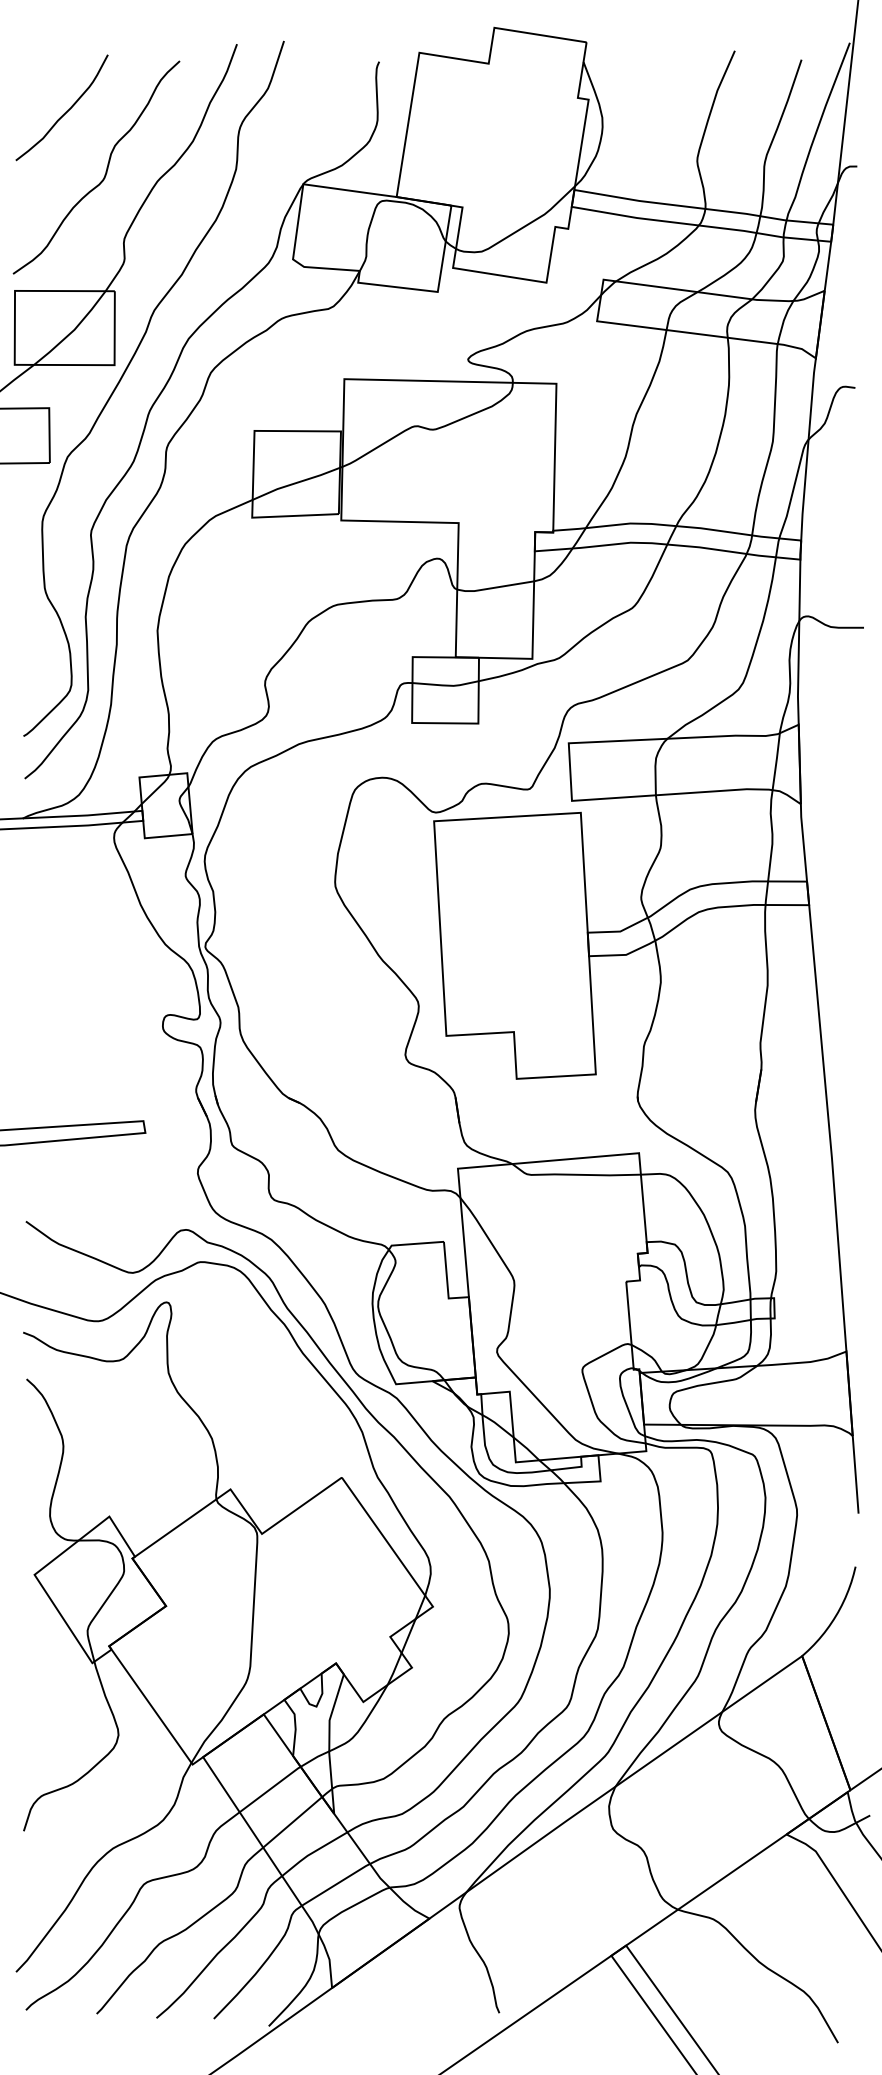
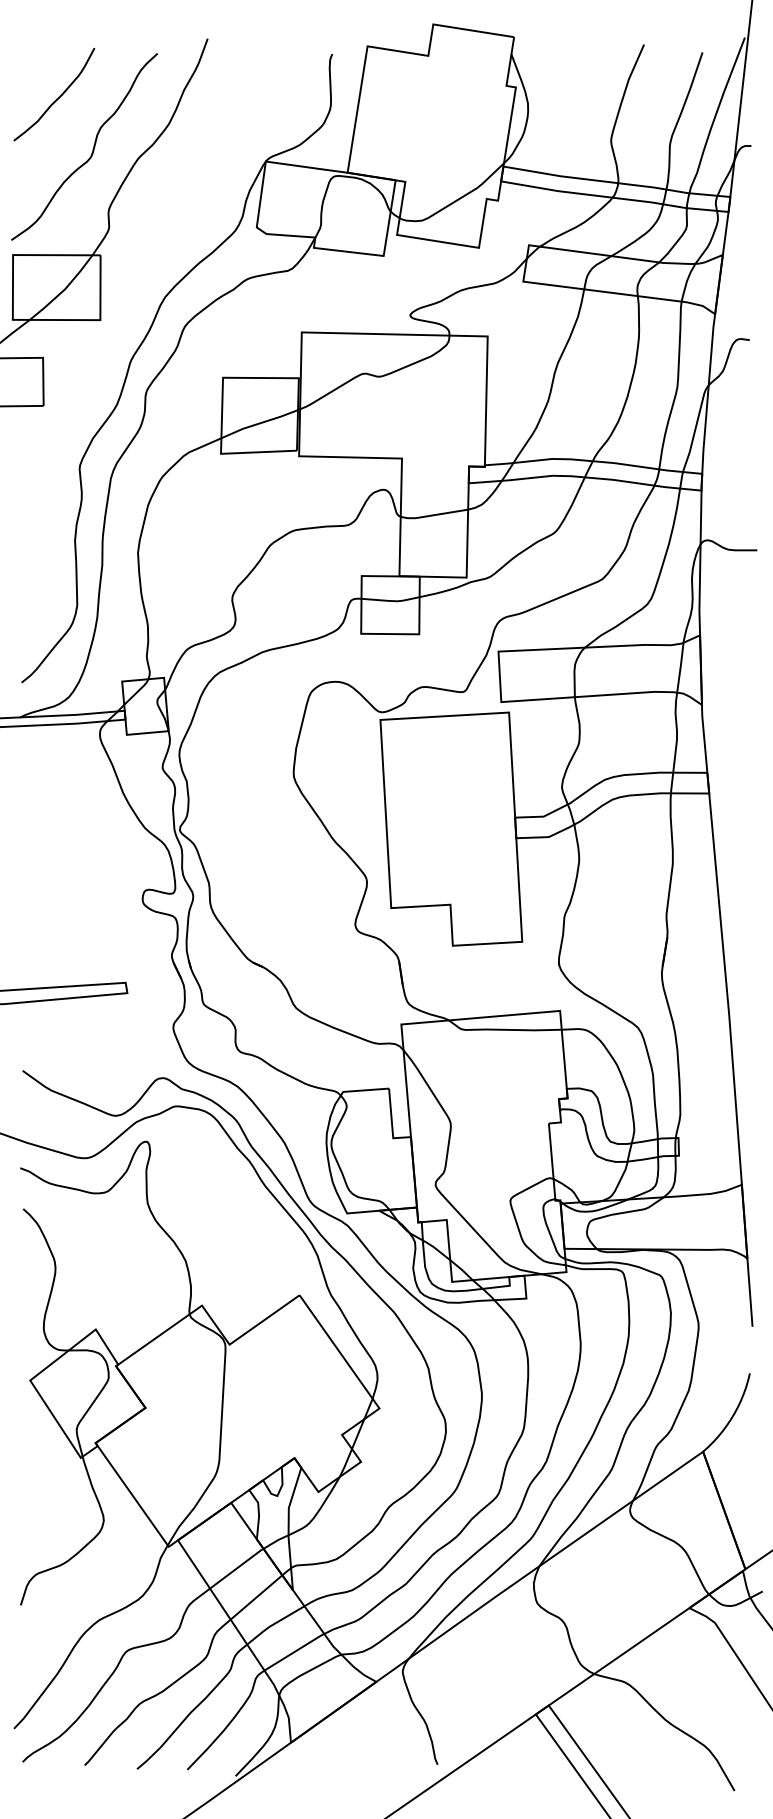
curve: (126, 372) -> (110, 326), removed

